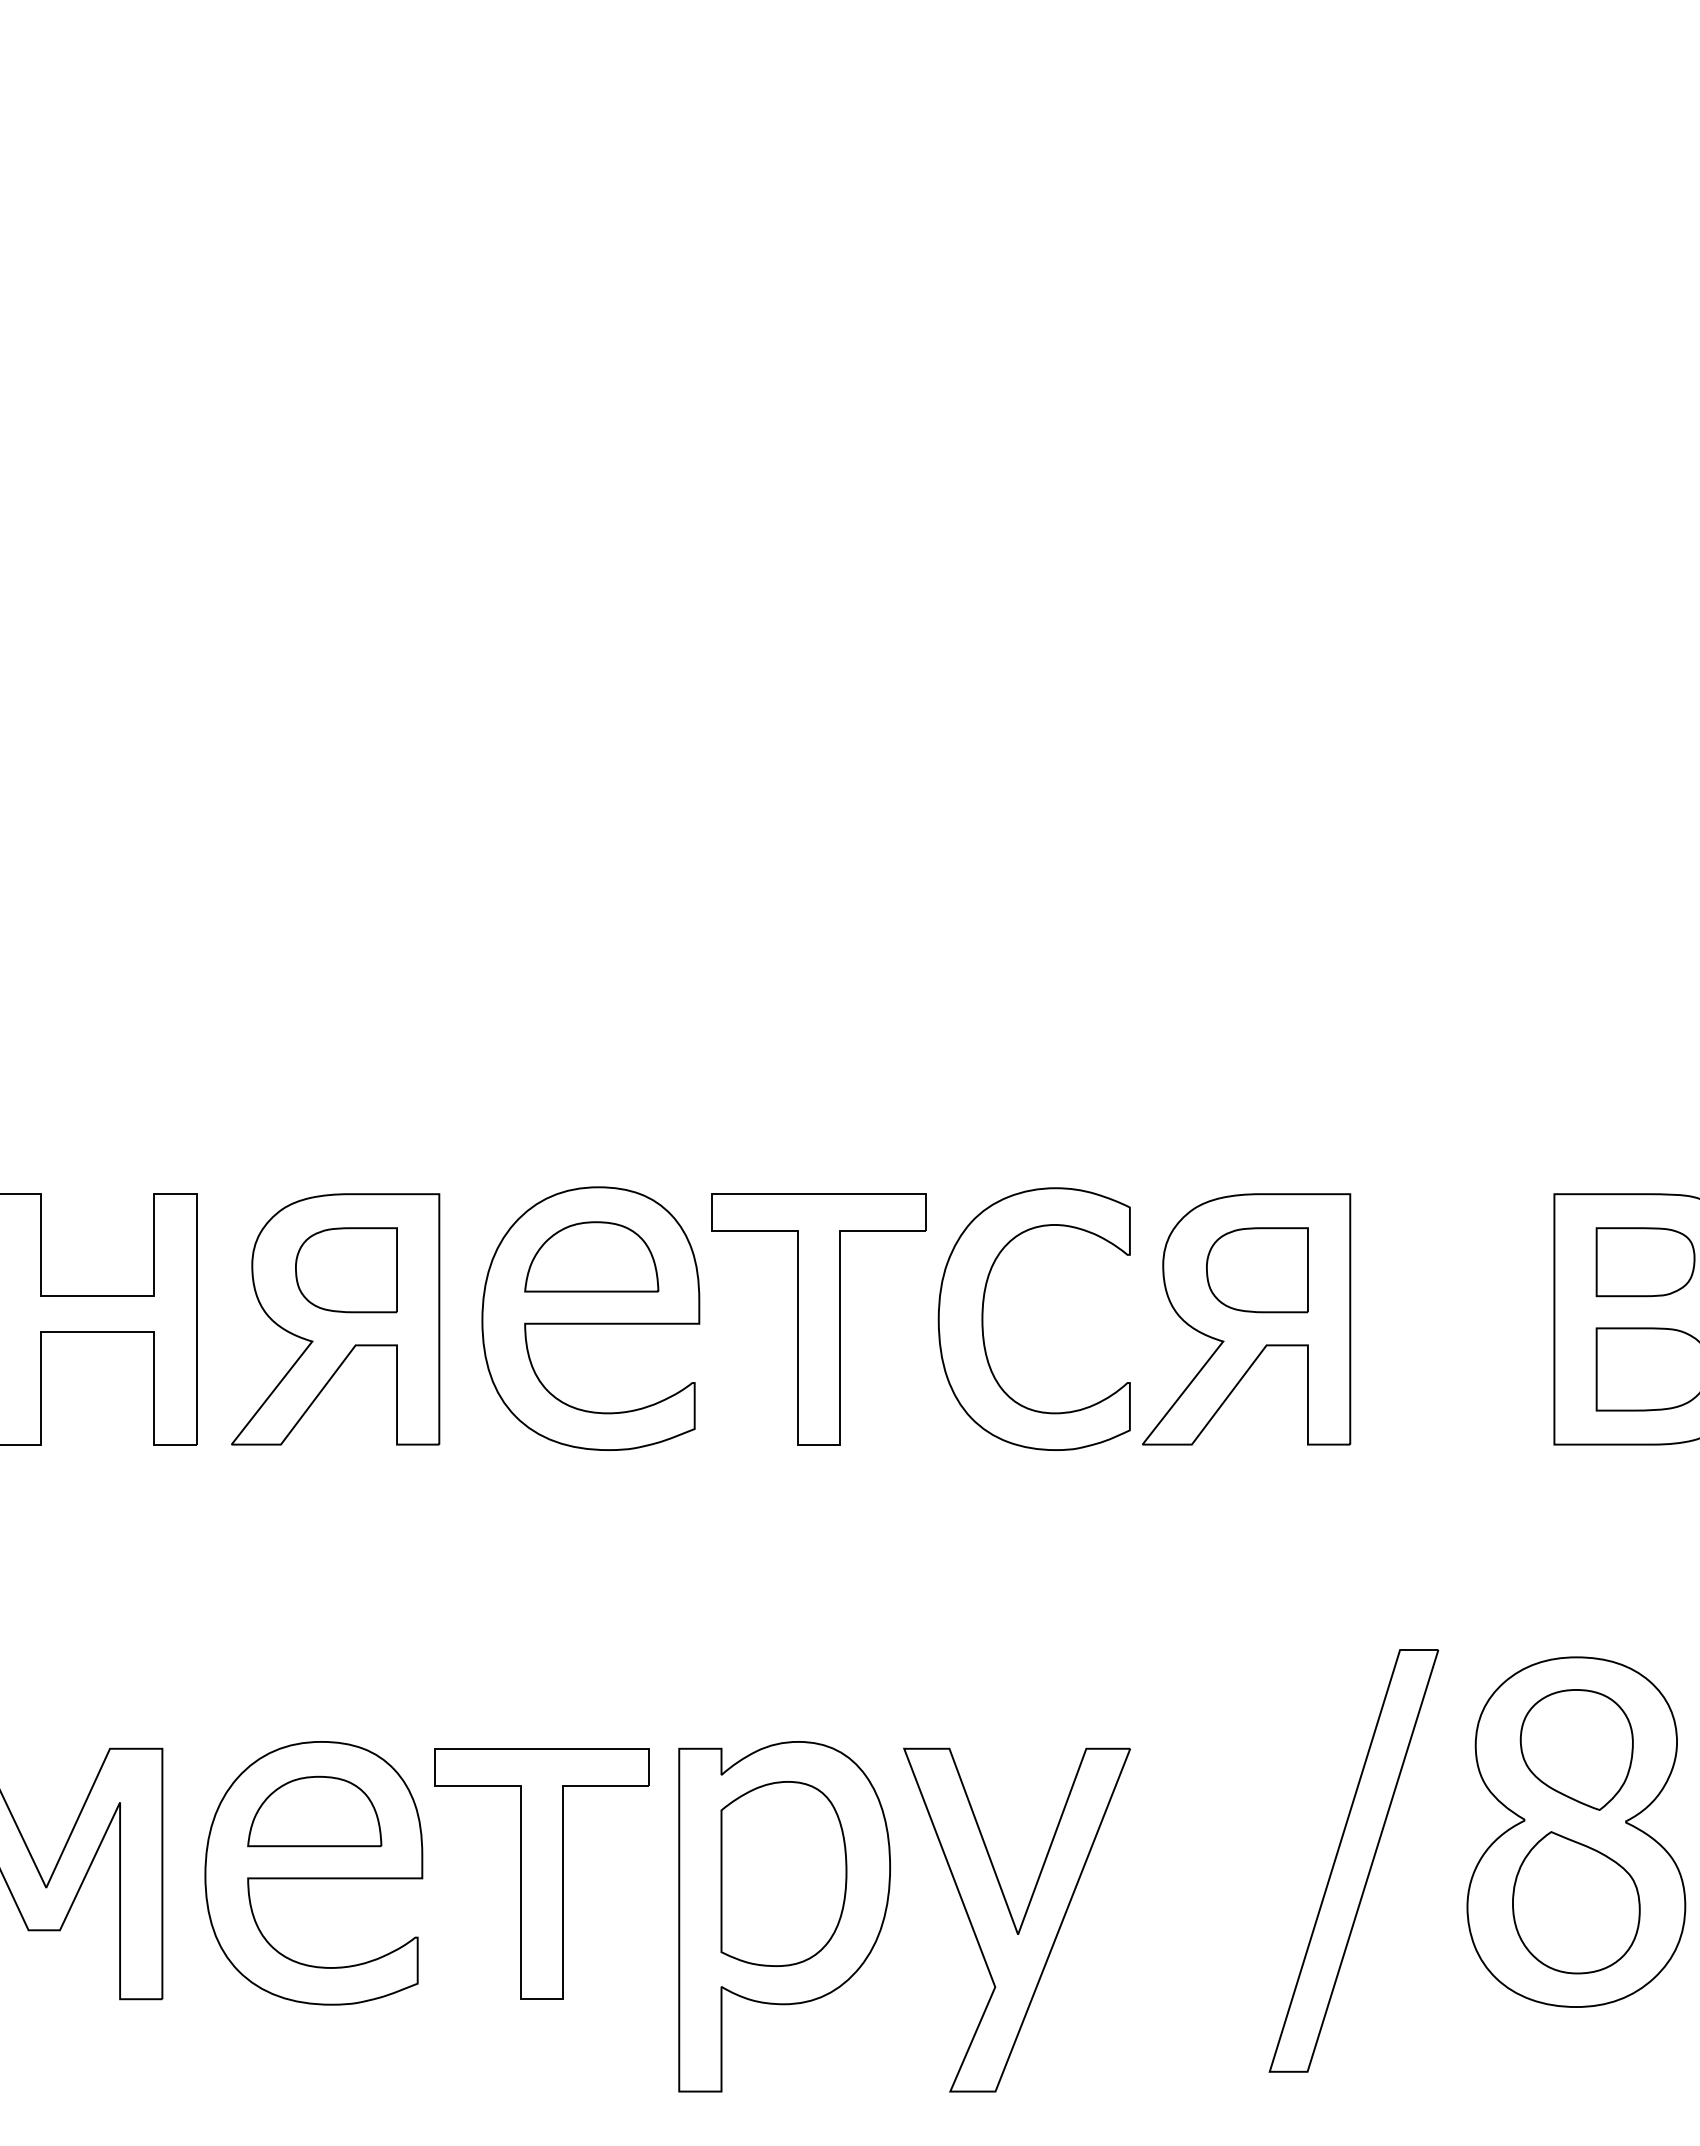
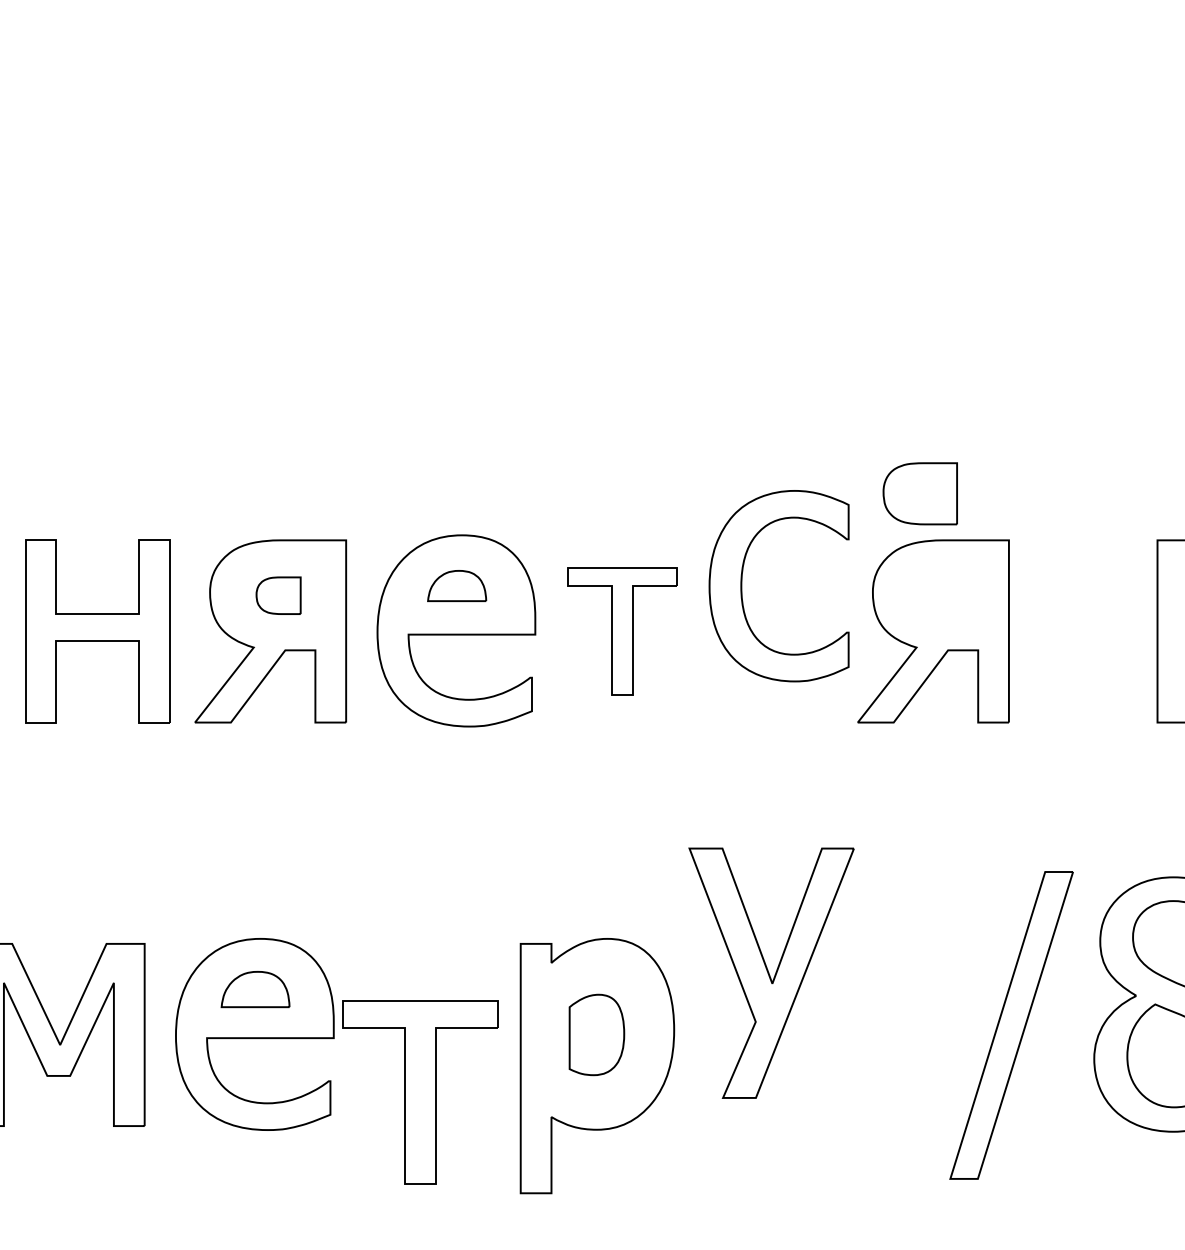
part: (591, 1256) -> (456, 585), size x0.6
part: (346, 1270) -> (278, 595), size x0.6
part: (1257, 1270) -> (920, 494), moved
part: (983, 1318) -> (742, 585), moved
part: (818, 1319) -> (622, 631), size x0.7
part: (314, 1811) -> (255, 989), size x0.7
part: (541, 1873) -> (420, 1092), moved
part: (783, 1873) -> (596, 1034), size x0.6
part: (1016, 1919) -> (771, 972), moved

